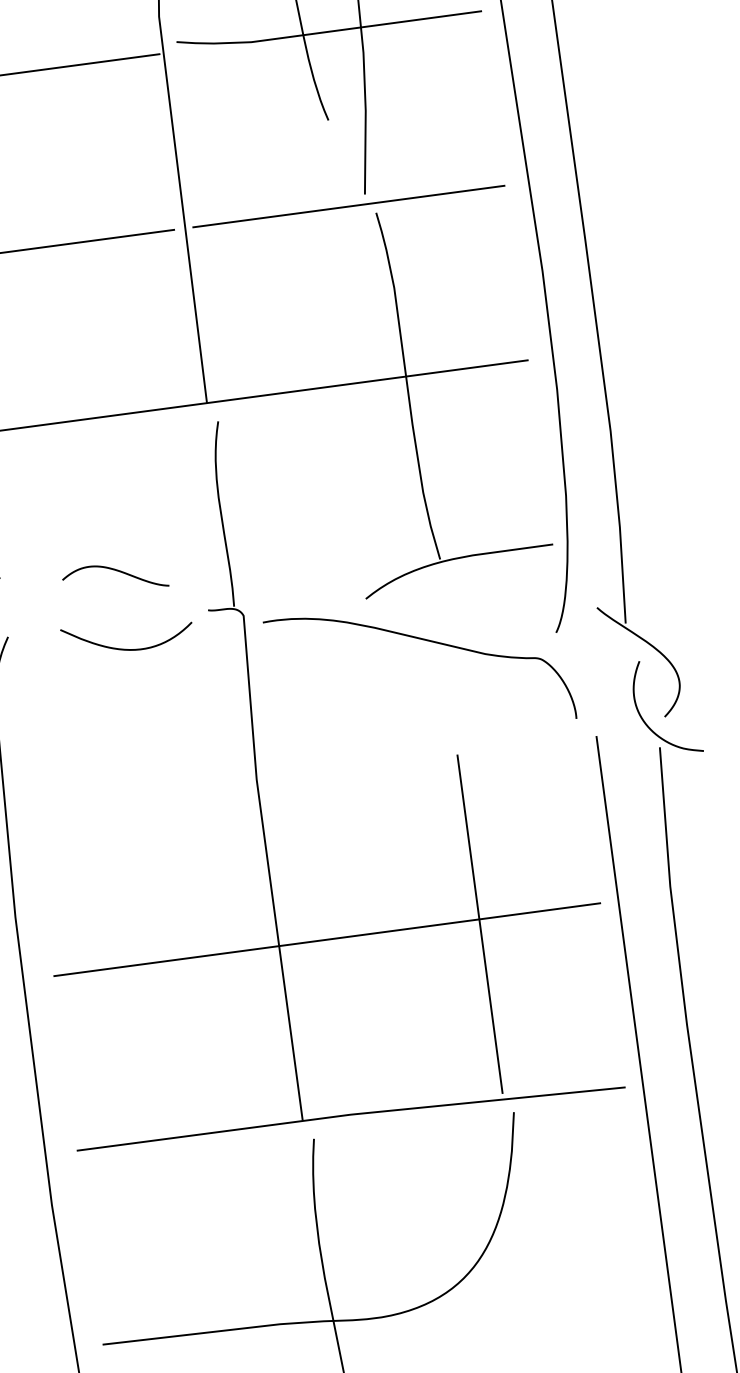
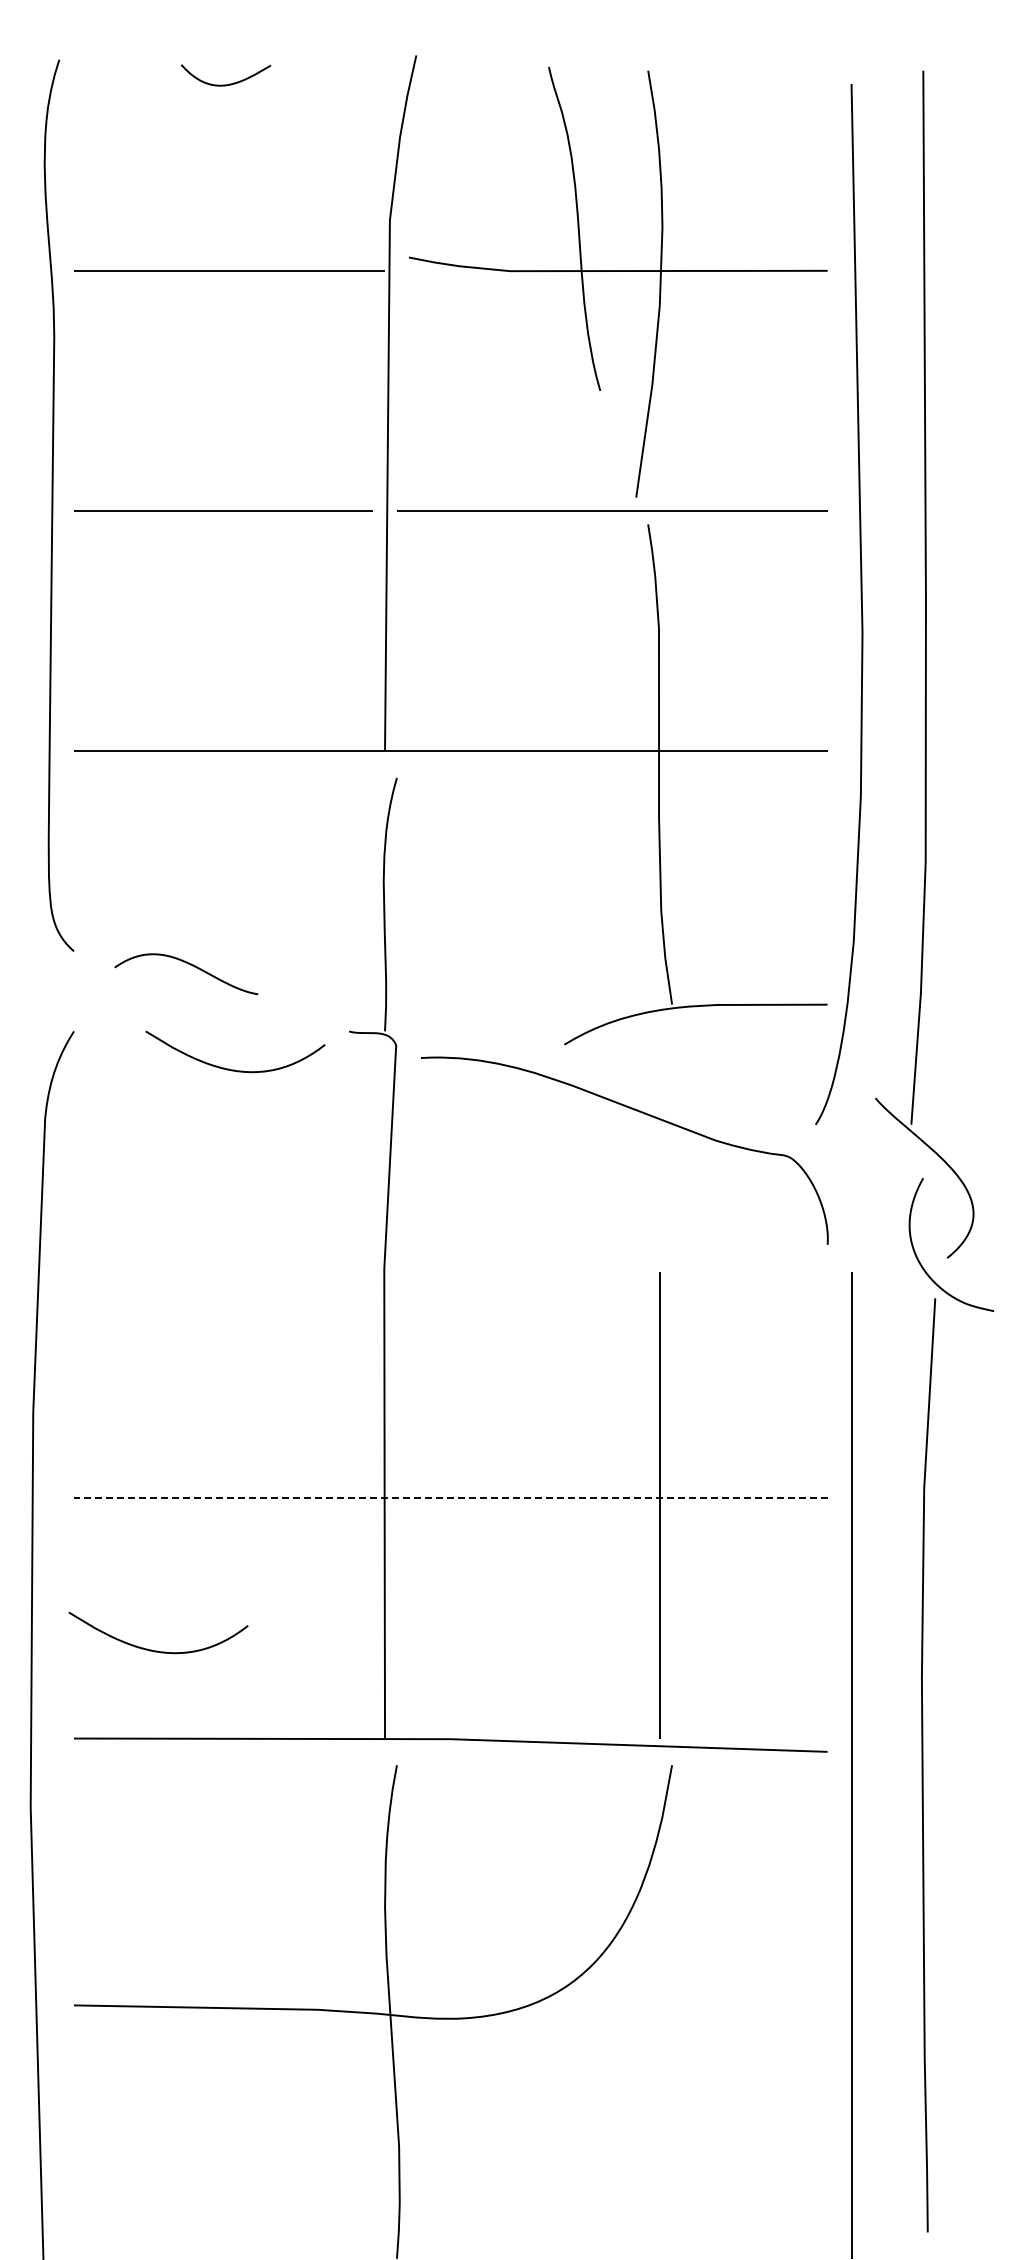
curve: (117, 571) -> (190, 965), moved
line: (327, 939) -> (450, 1498), solid -> dashed
curve: (128, 1078) -> (157, 1650), added

